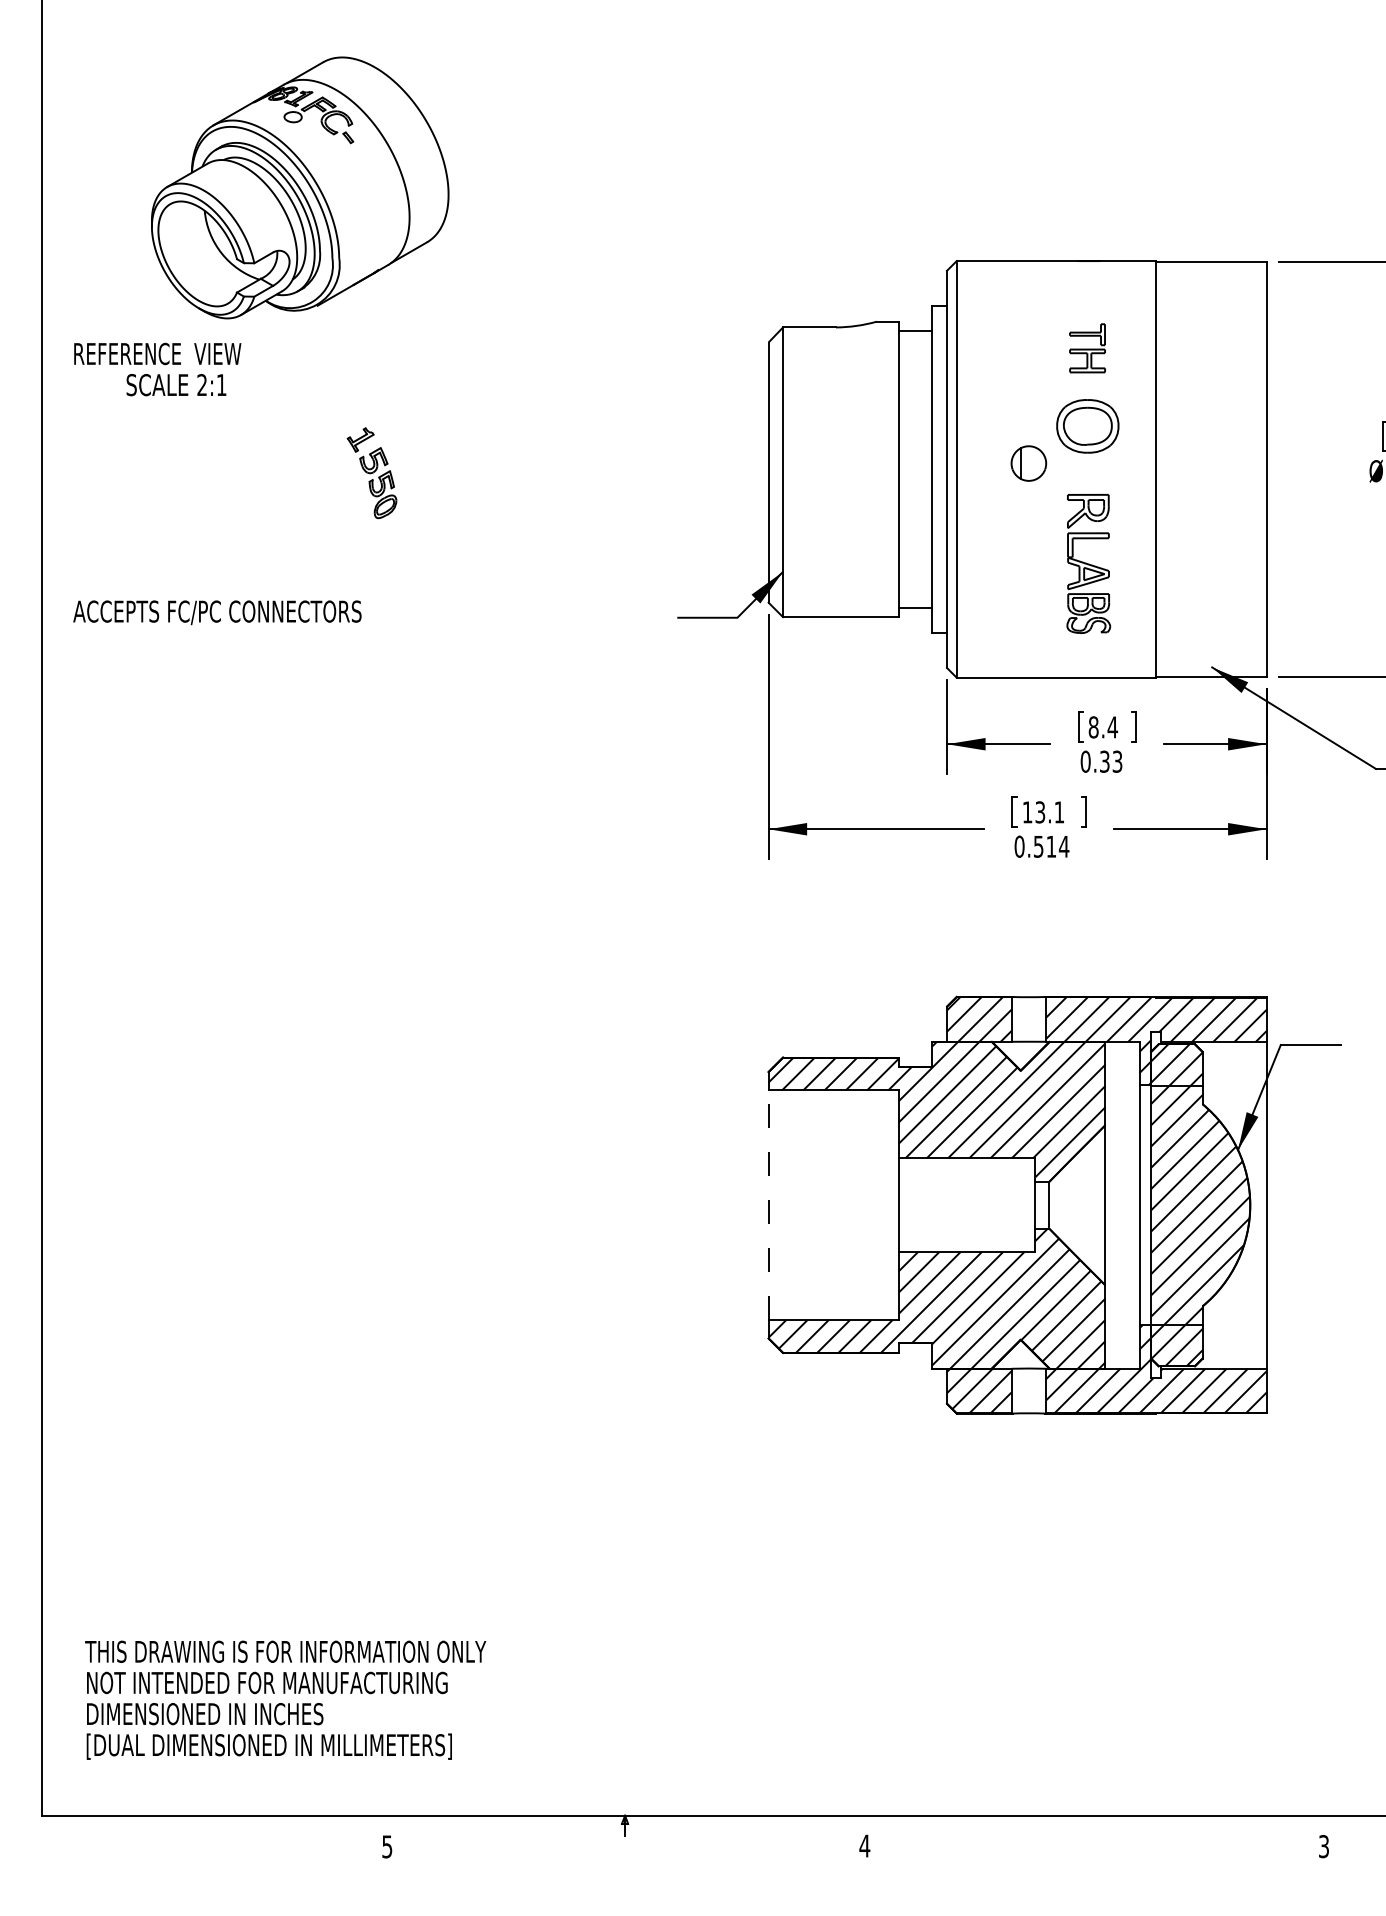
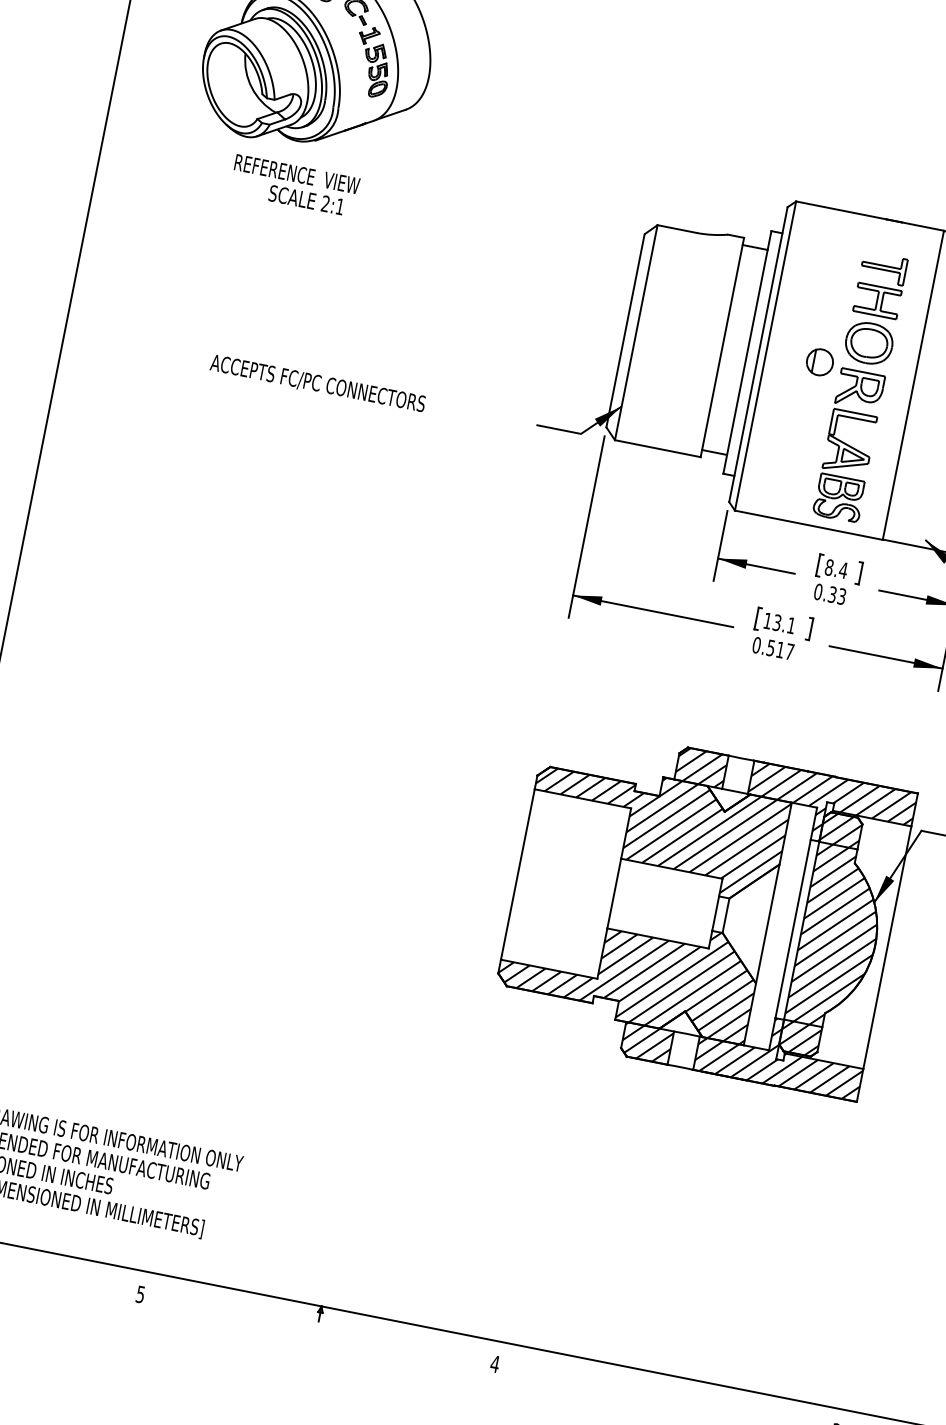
part: (1087, 348) -> (880, 285), size x1.67
text: (157, 369) -> (294, 185), moved
part: (371, 473) -> (372, 62), moved
part: (1088, 563) -> (849, 445), size x1.43
text: (217, 612) -> (317, 383), moved
text: (1063, 846) -> (789, 651), 0.514 -> 0.517
line: (768, 1205) -> (517, 874), dashed -> solid

